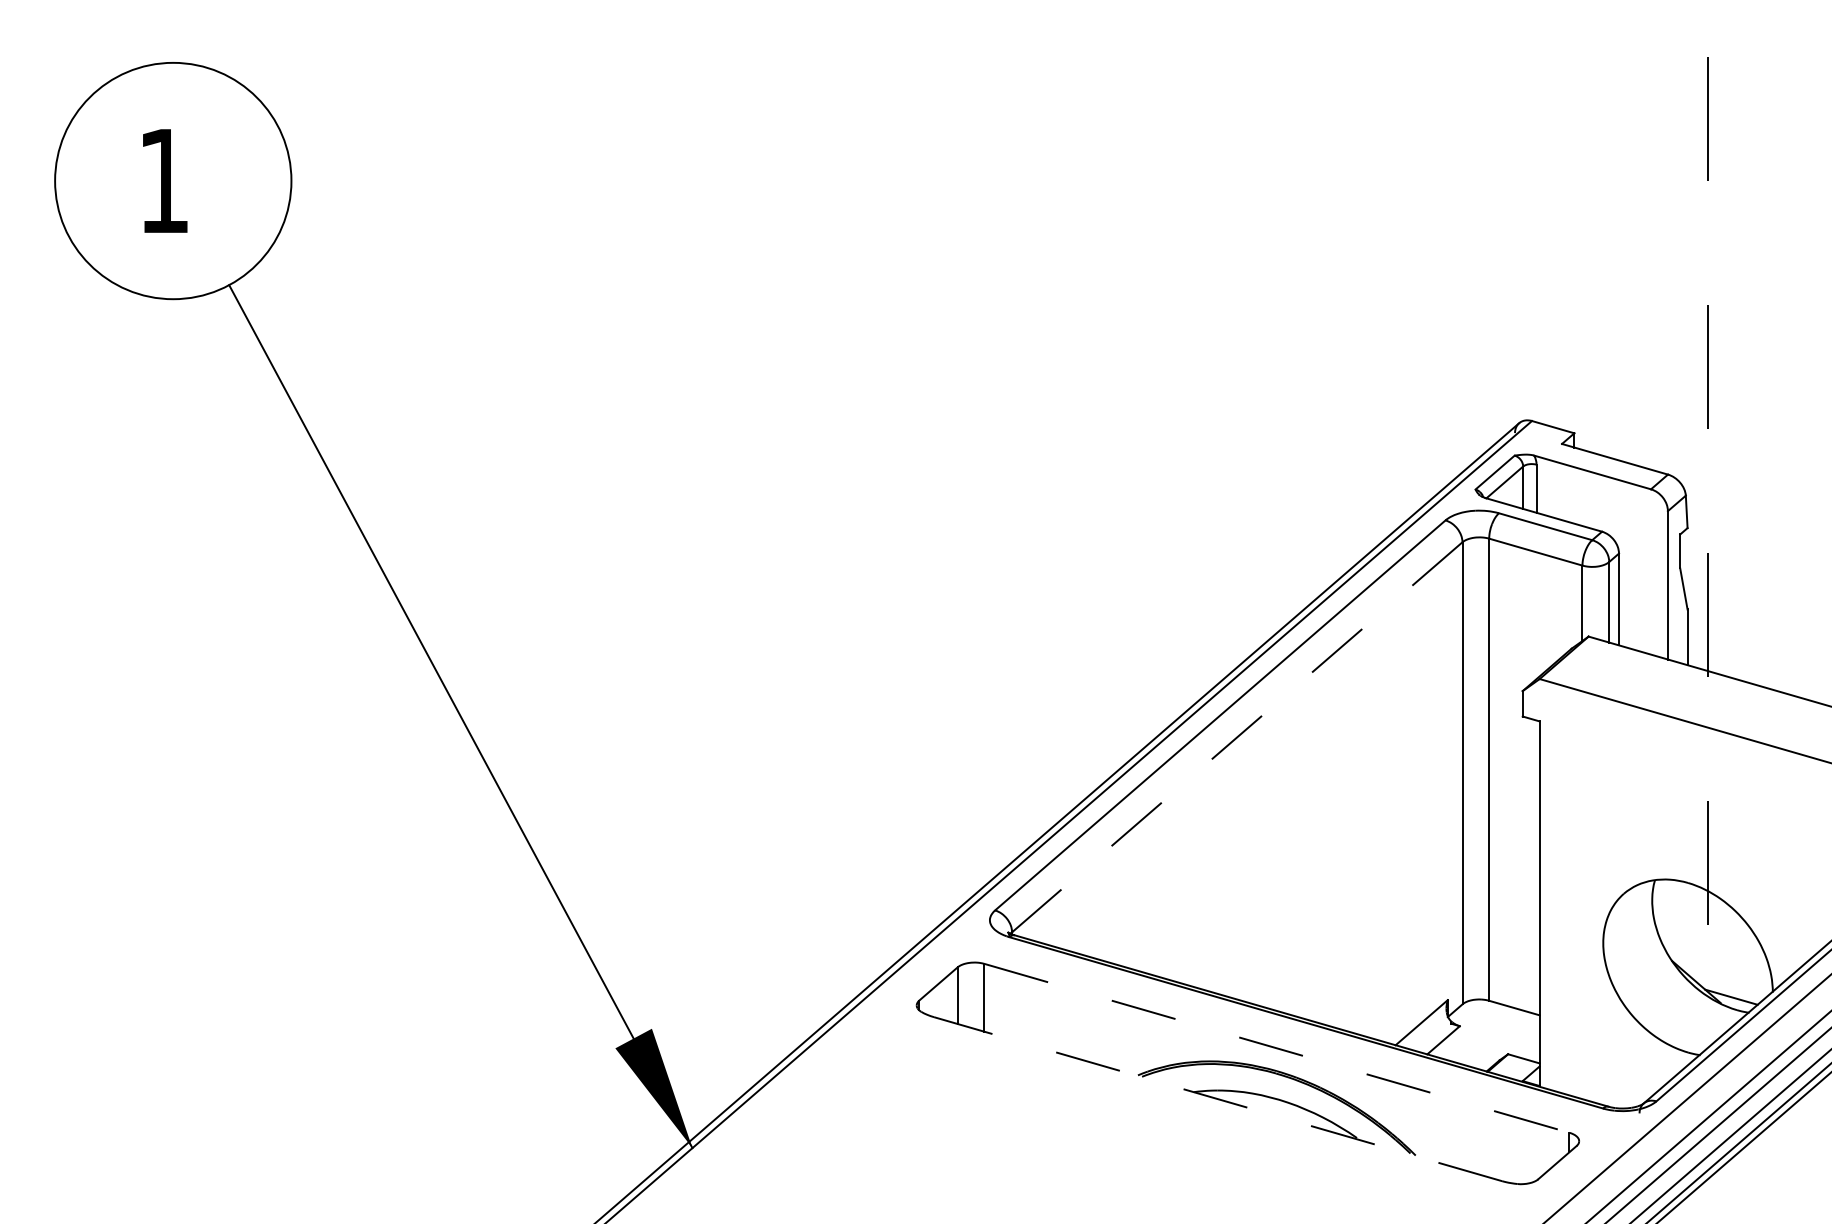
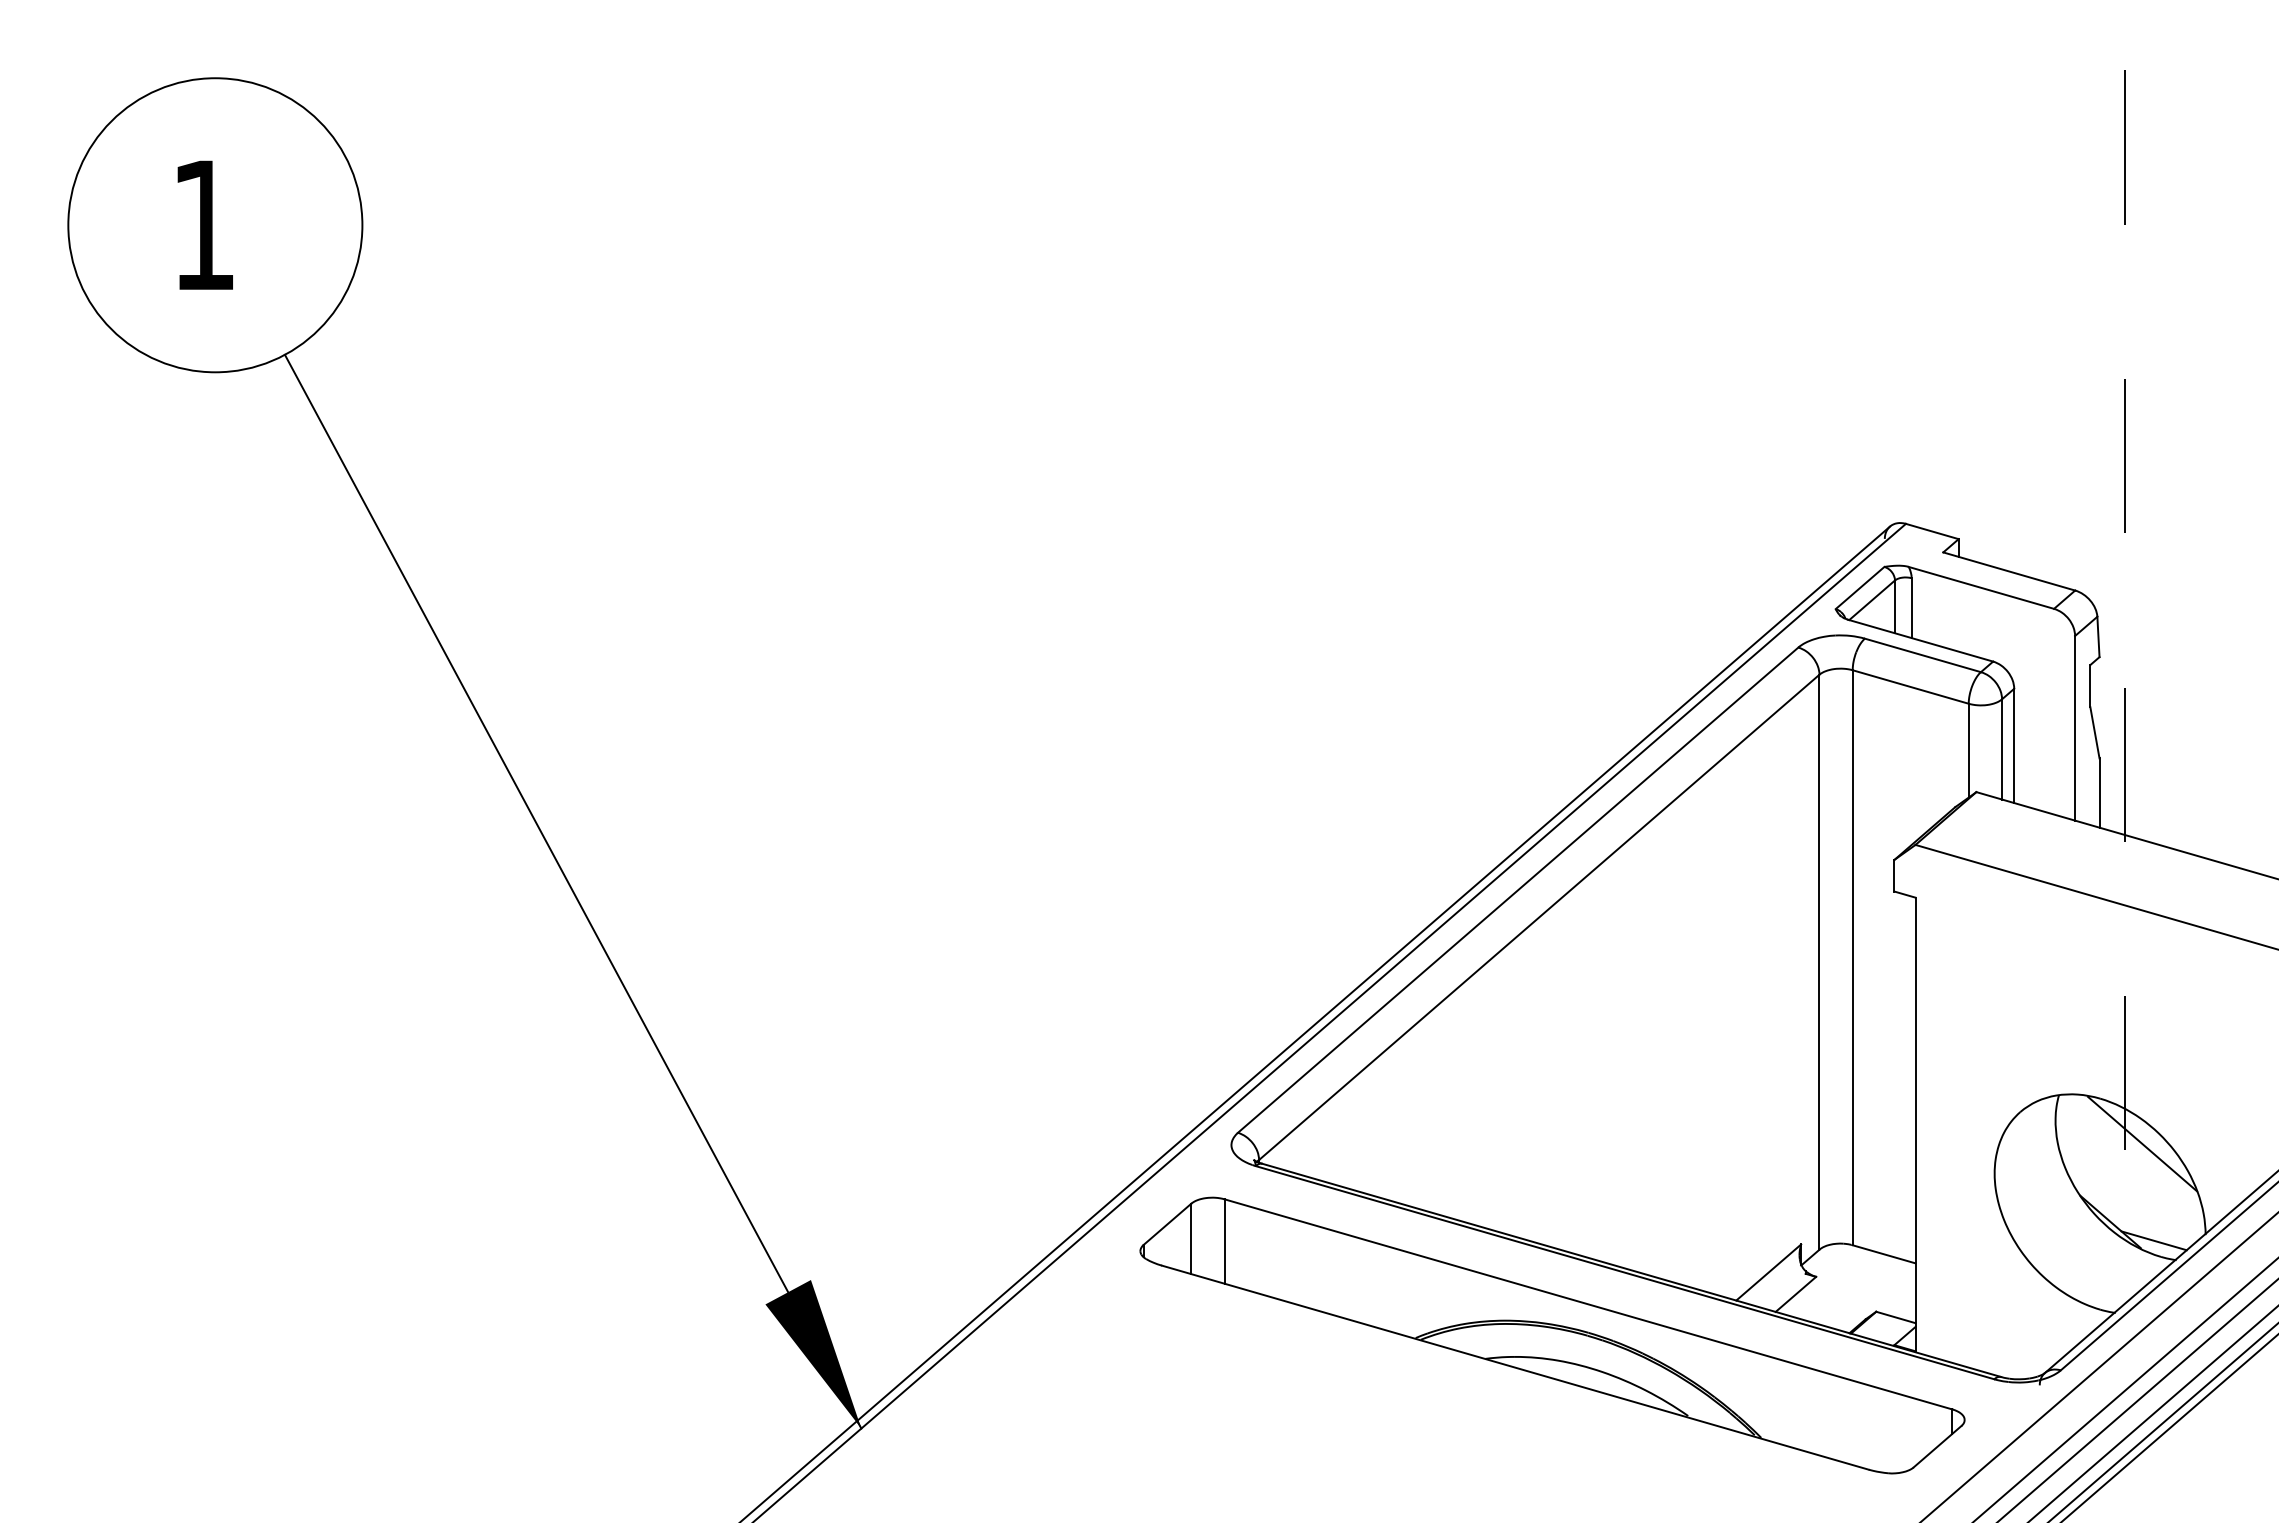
line: (1237, 737) -> (1539, 917), dashed -> solid
line: (1722, 919) -> (2142, 1143), added
line: (1276, 1048) -> (1588, 1304), dashed -> solid
line: (1218, 1099) -> (1515, 1367), dashed -> solid

